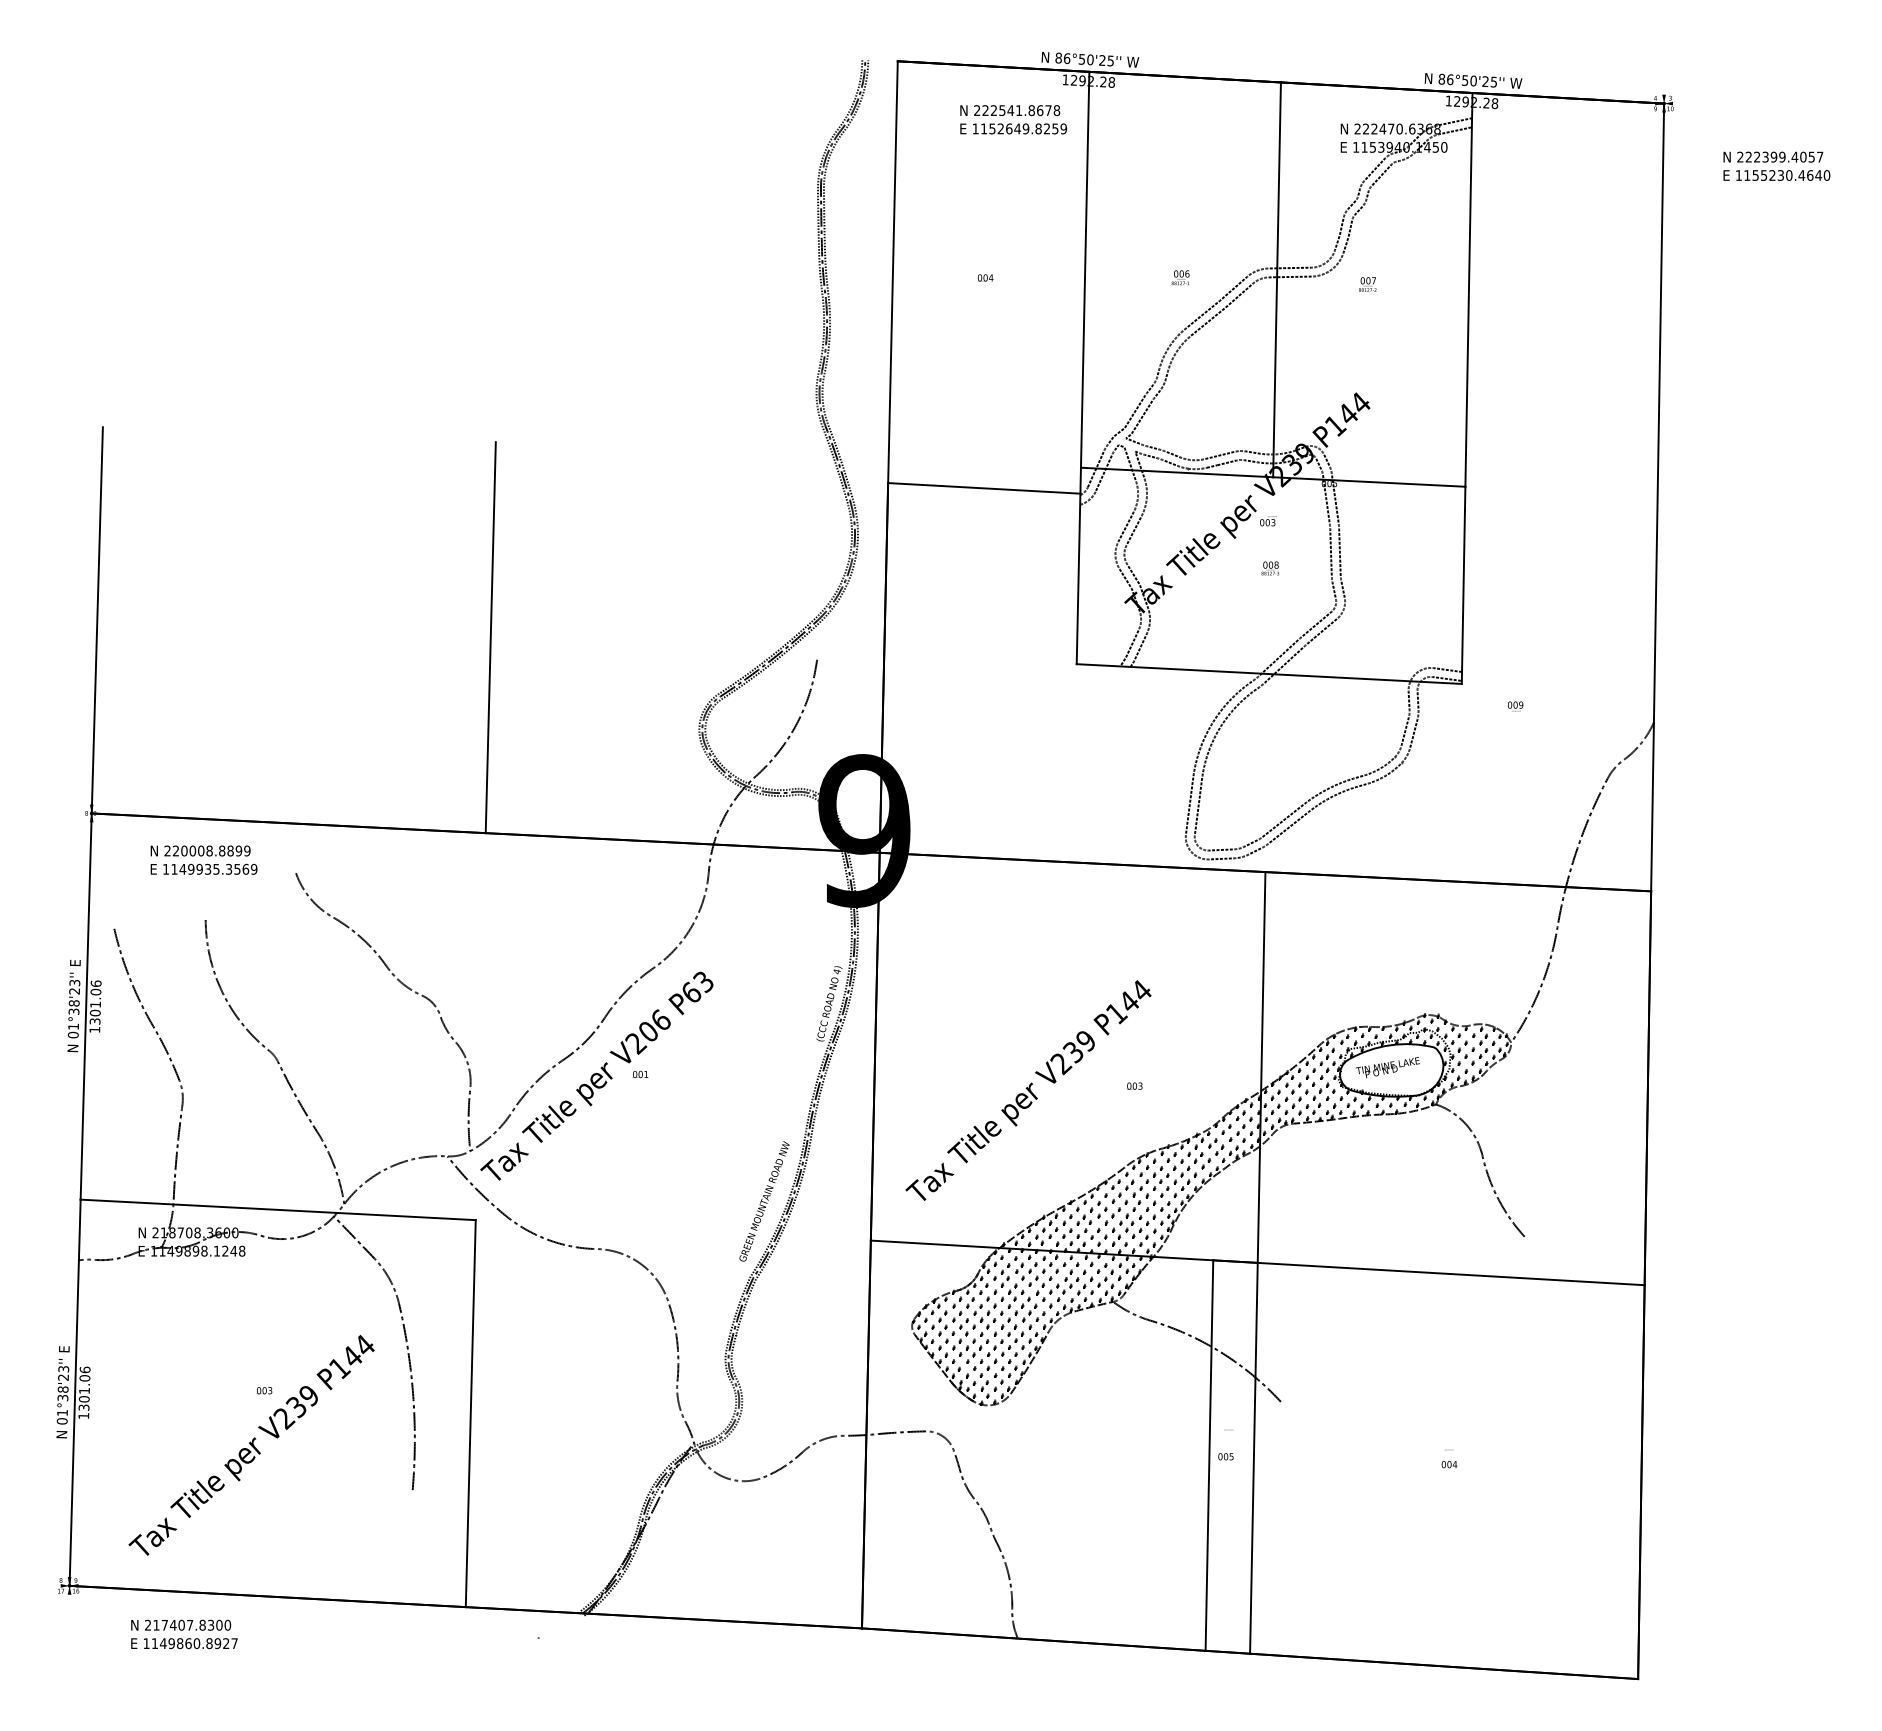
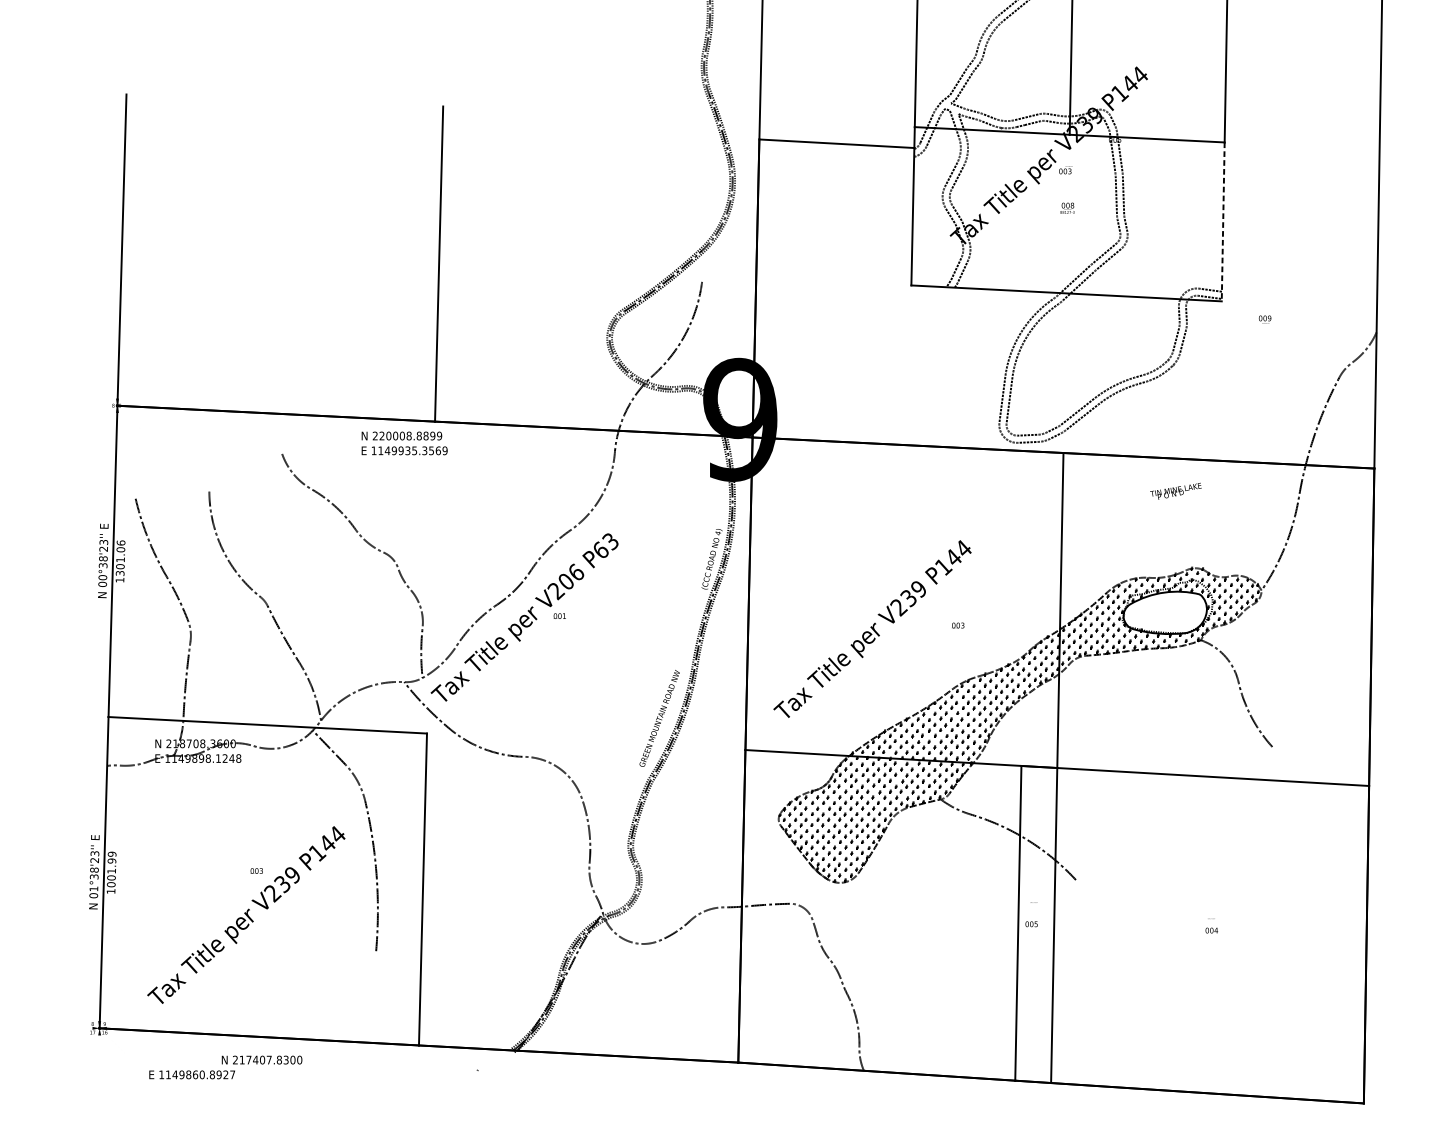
line: (1463, 585) -> (1223, 222), solid -> dashed
text: (203, 859) -> (404, 442), moved
text: (73, 1026) -> (102, 577), 01°38'23'' -> 00°38'23''
text: (1387, 1067) -> (1175, 491), moved
text: (84, 1388) -> (111, 869), 1301.06 -> 1001.99
text: (181, 1624) -> (262, 1059), moved

